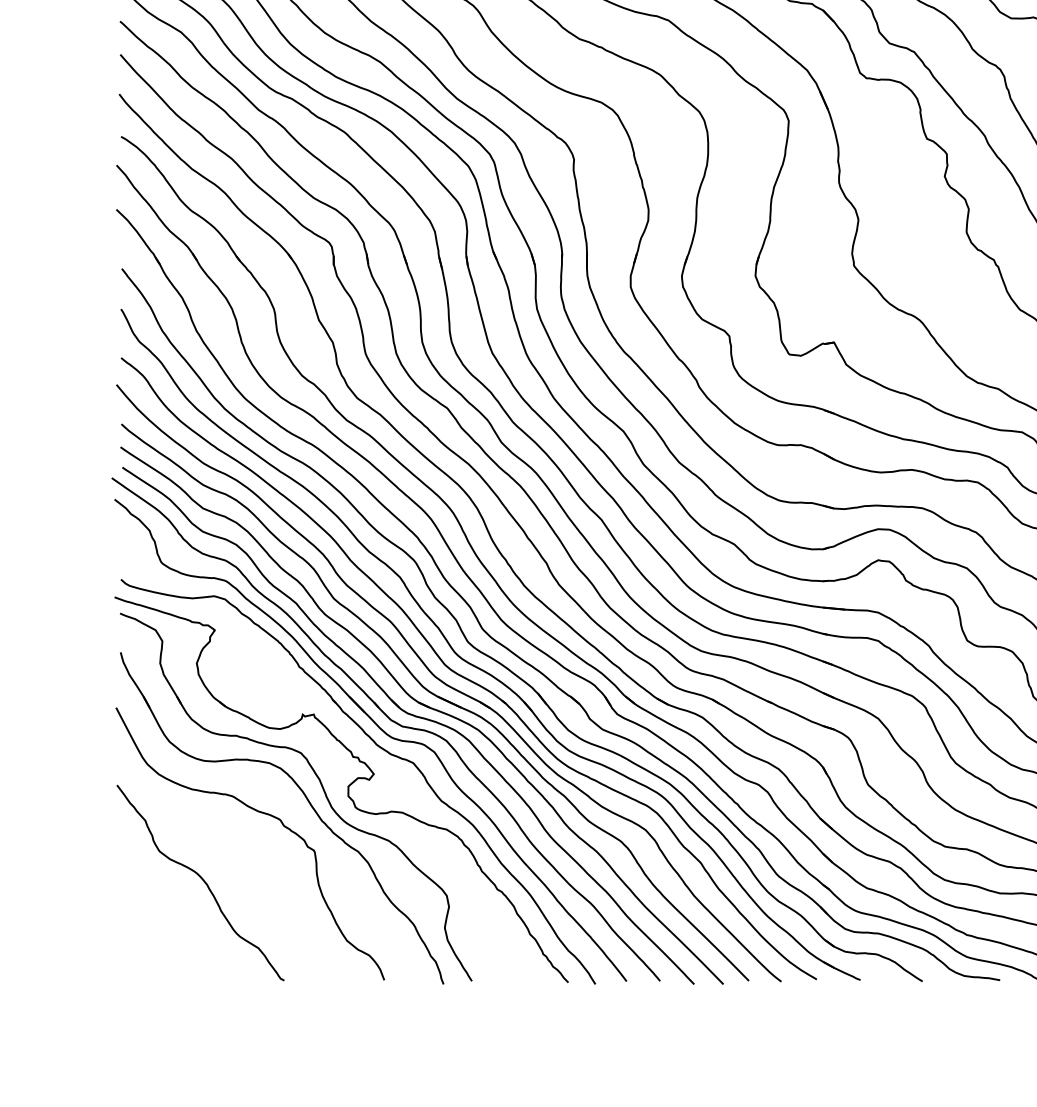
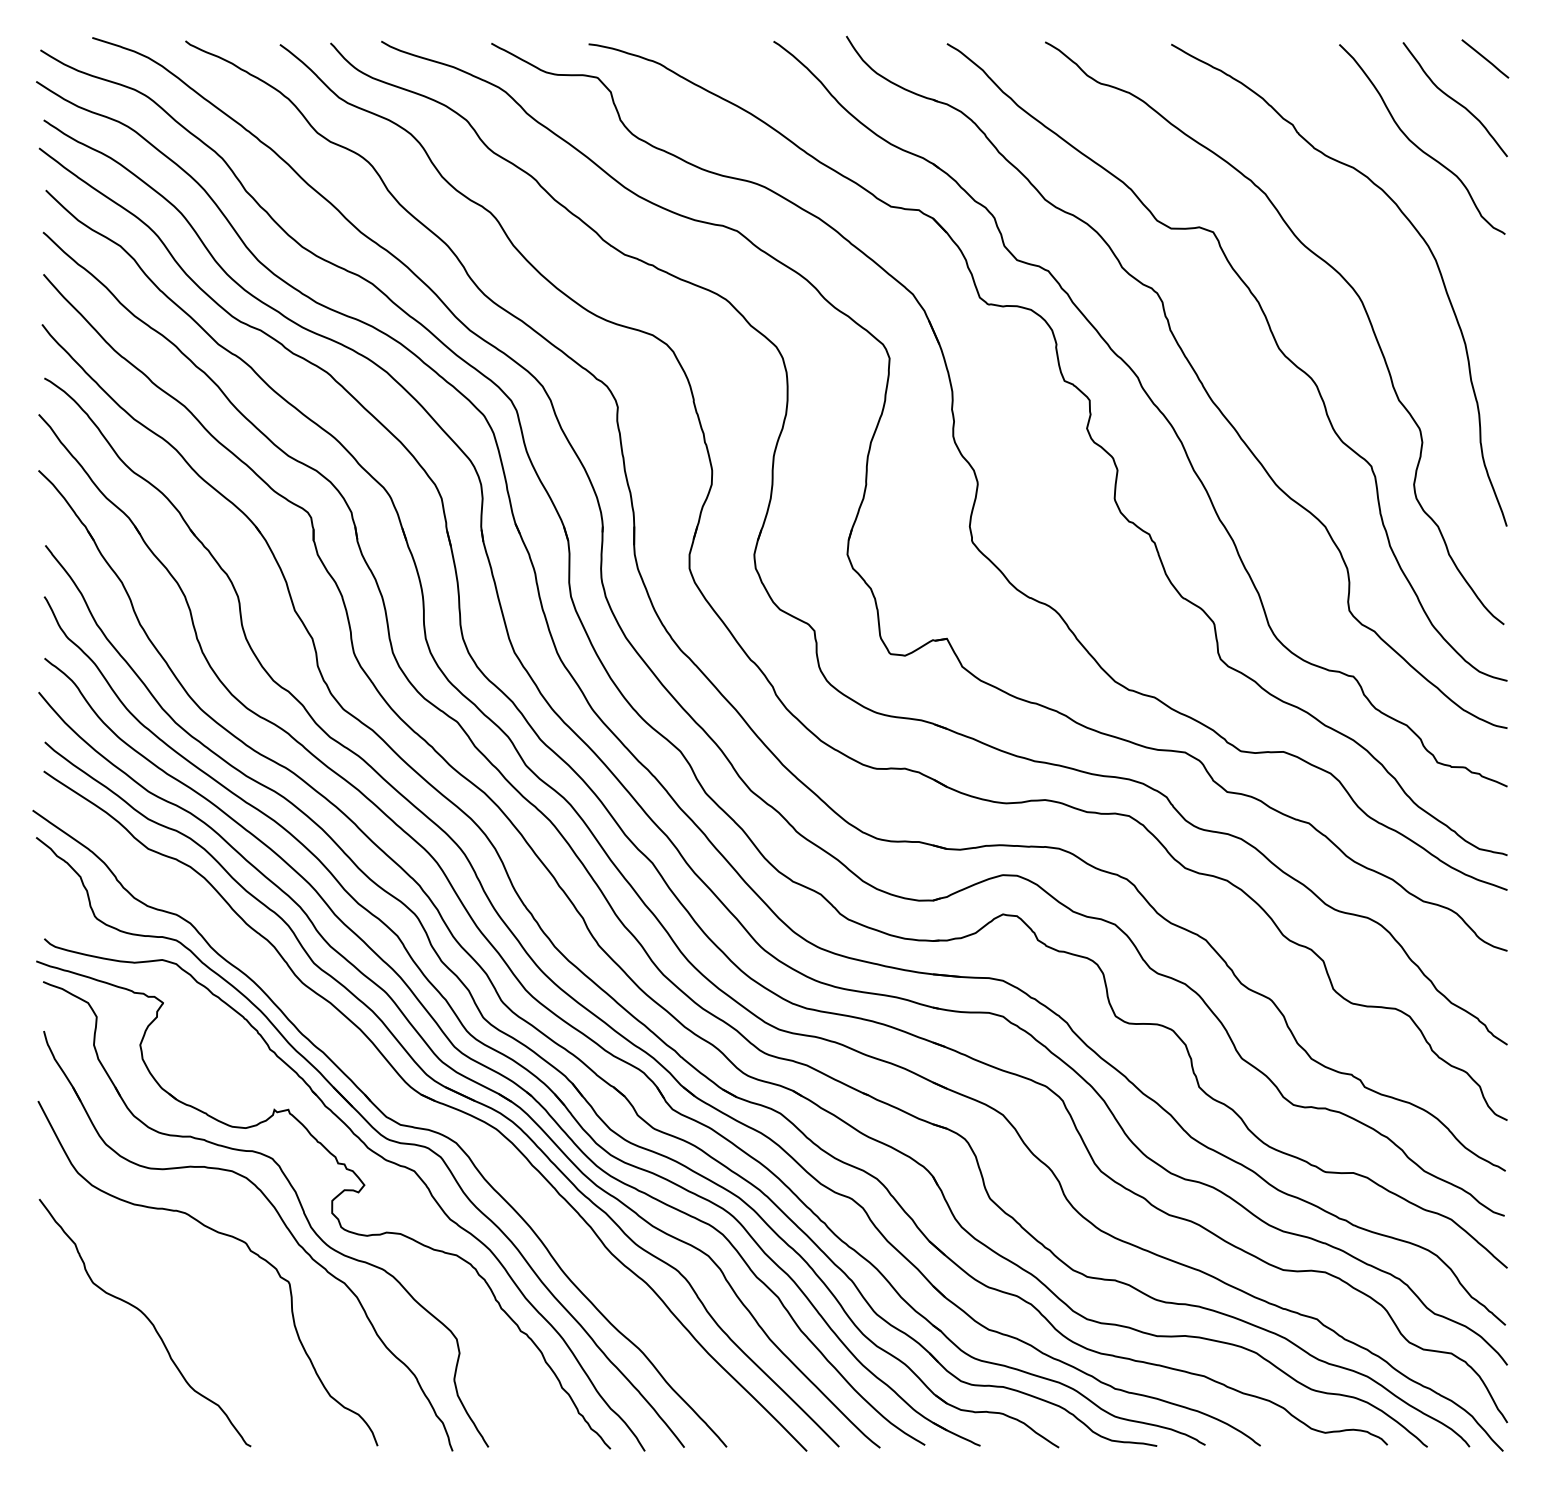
part: (411, 715) -> (412, 1111), removed

